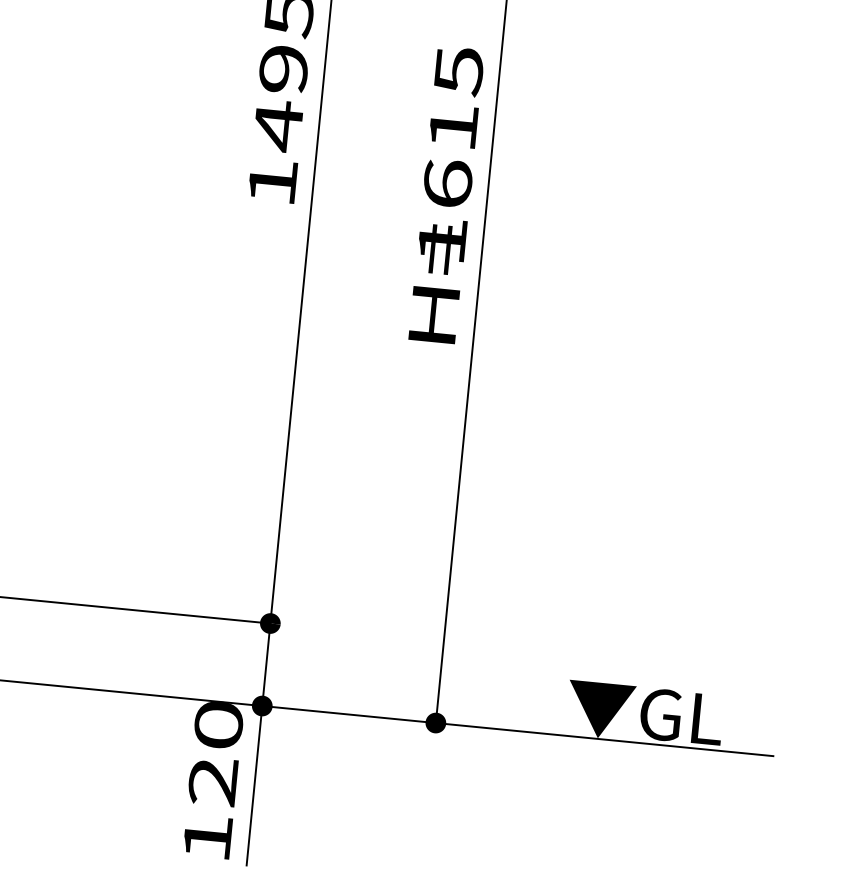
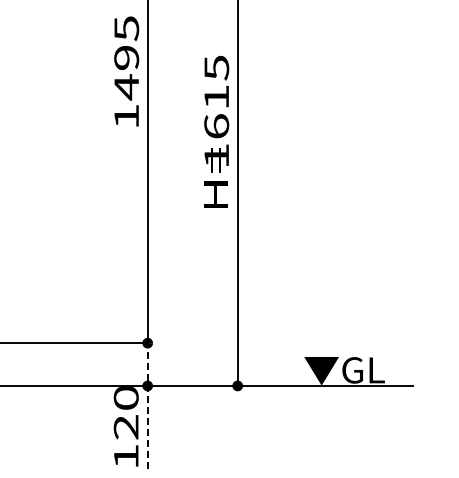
text: (446, 193) -> (216, 131), moved
line: (258, 743) -> (147, 405), solid -> dashed

